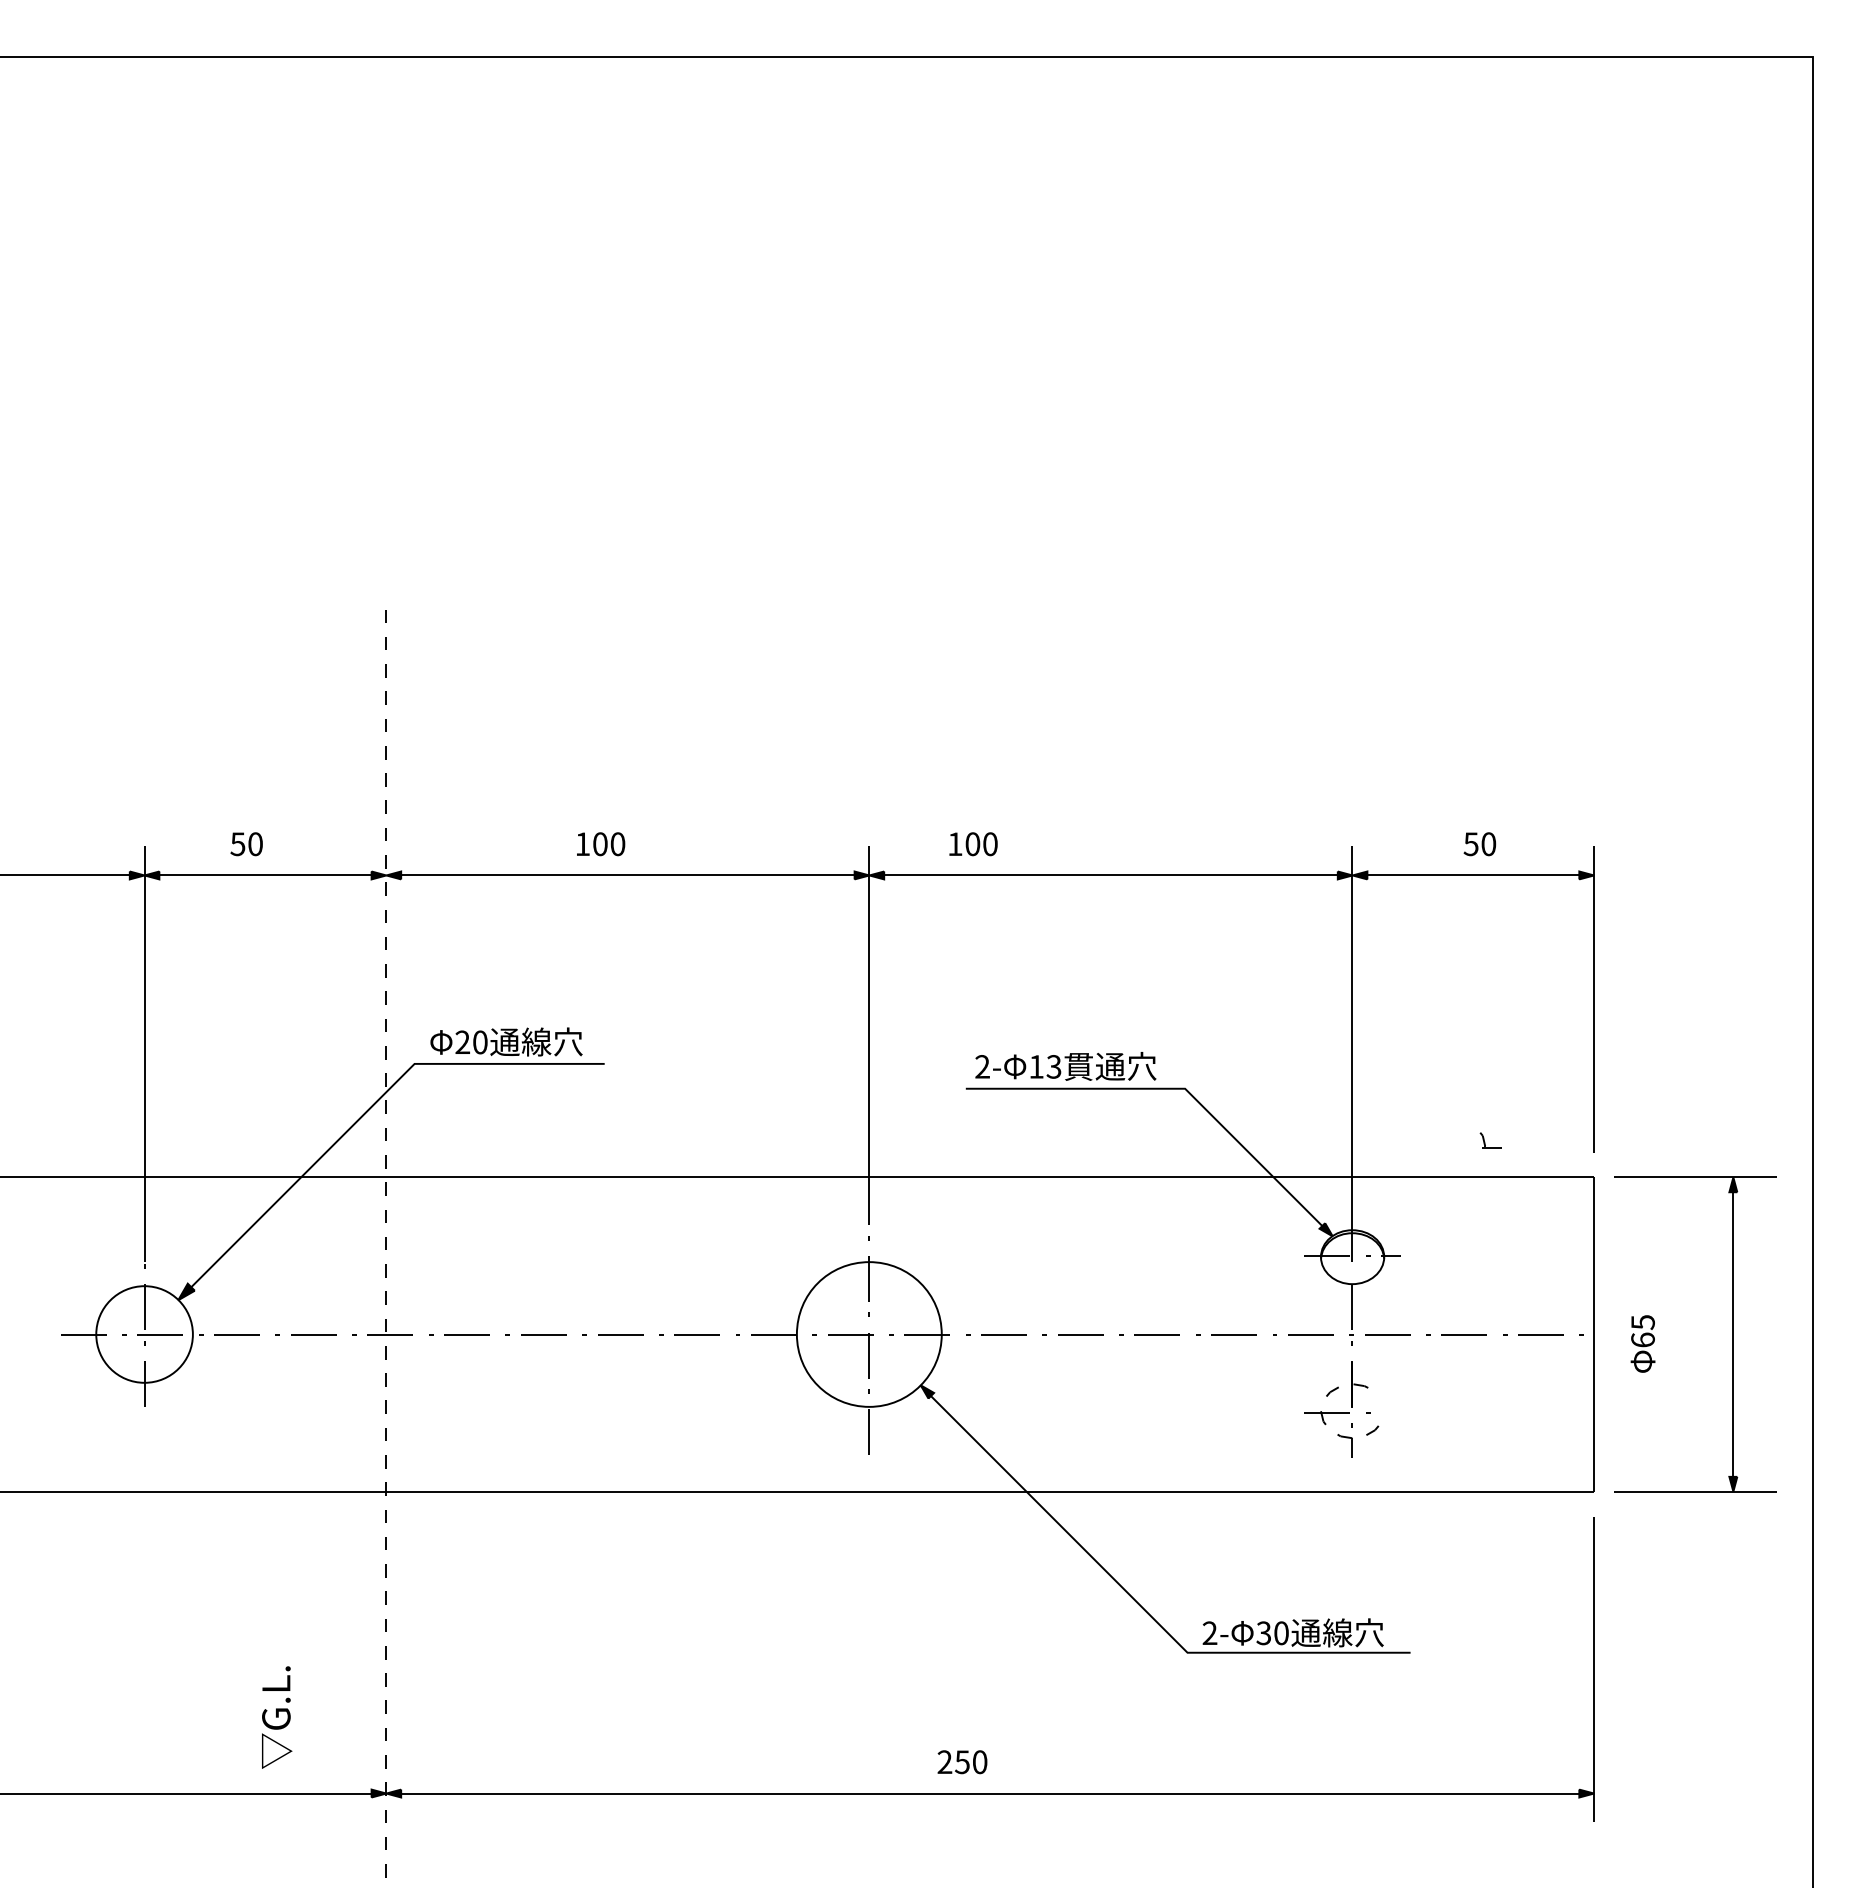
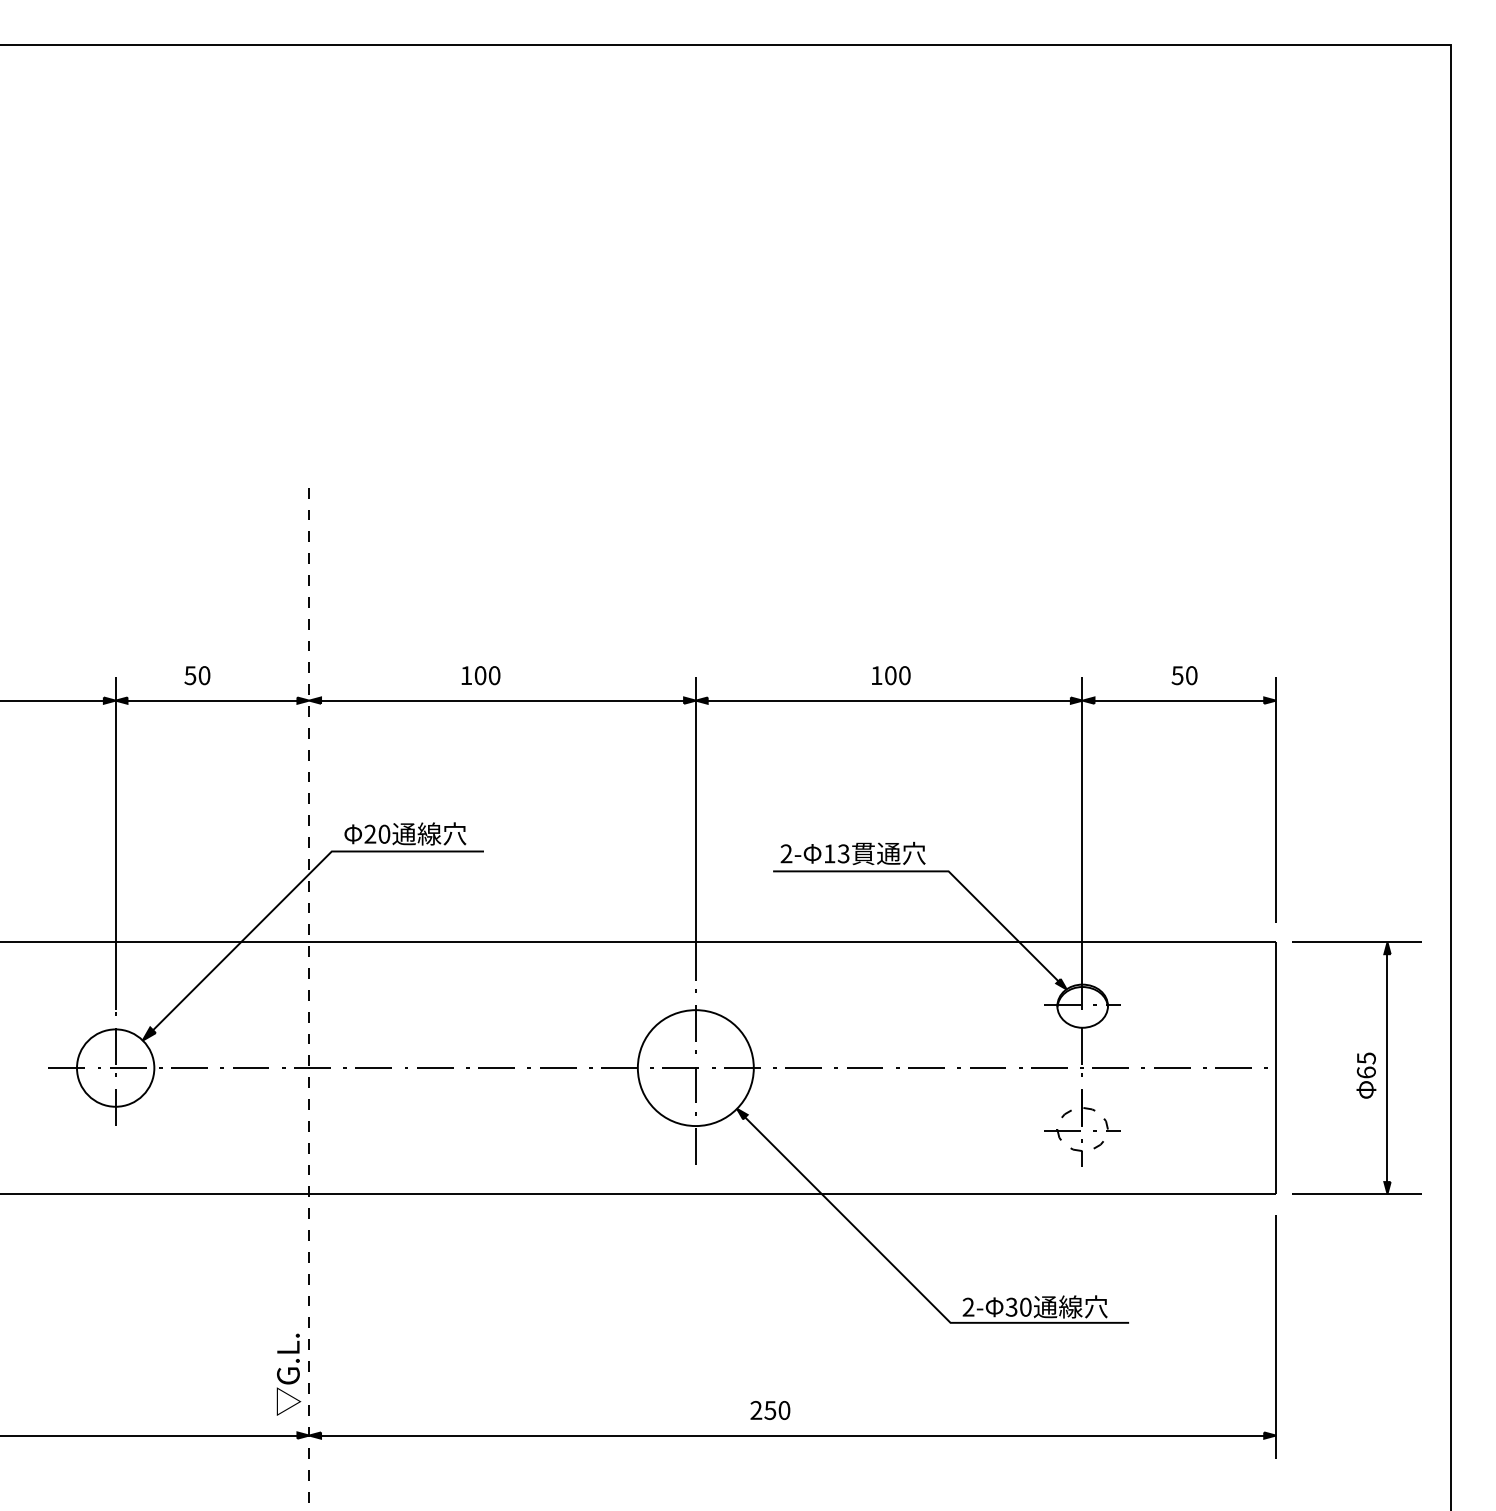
text: (973, 844) -> (891, 675), moved
part: (1490, 1140) -> (1112, 1124), moved
text: (1642, 1343) -> (1365, 1075), moved
text: (277, 1717) -> (289, 1374), moved

